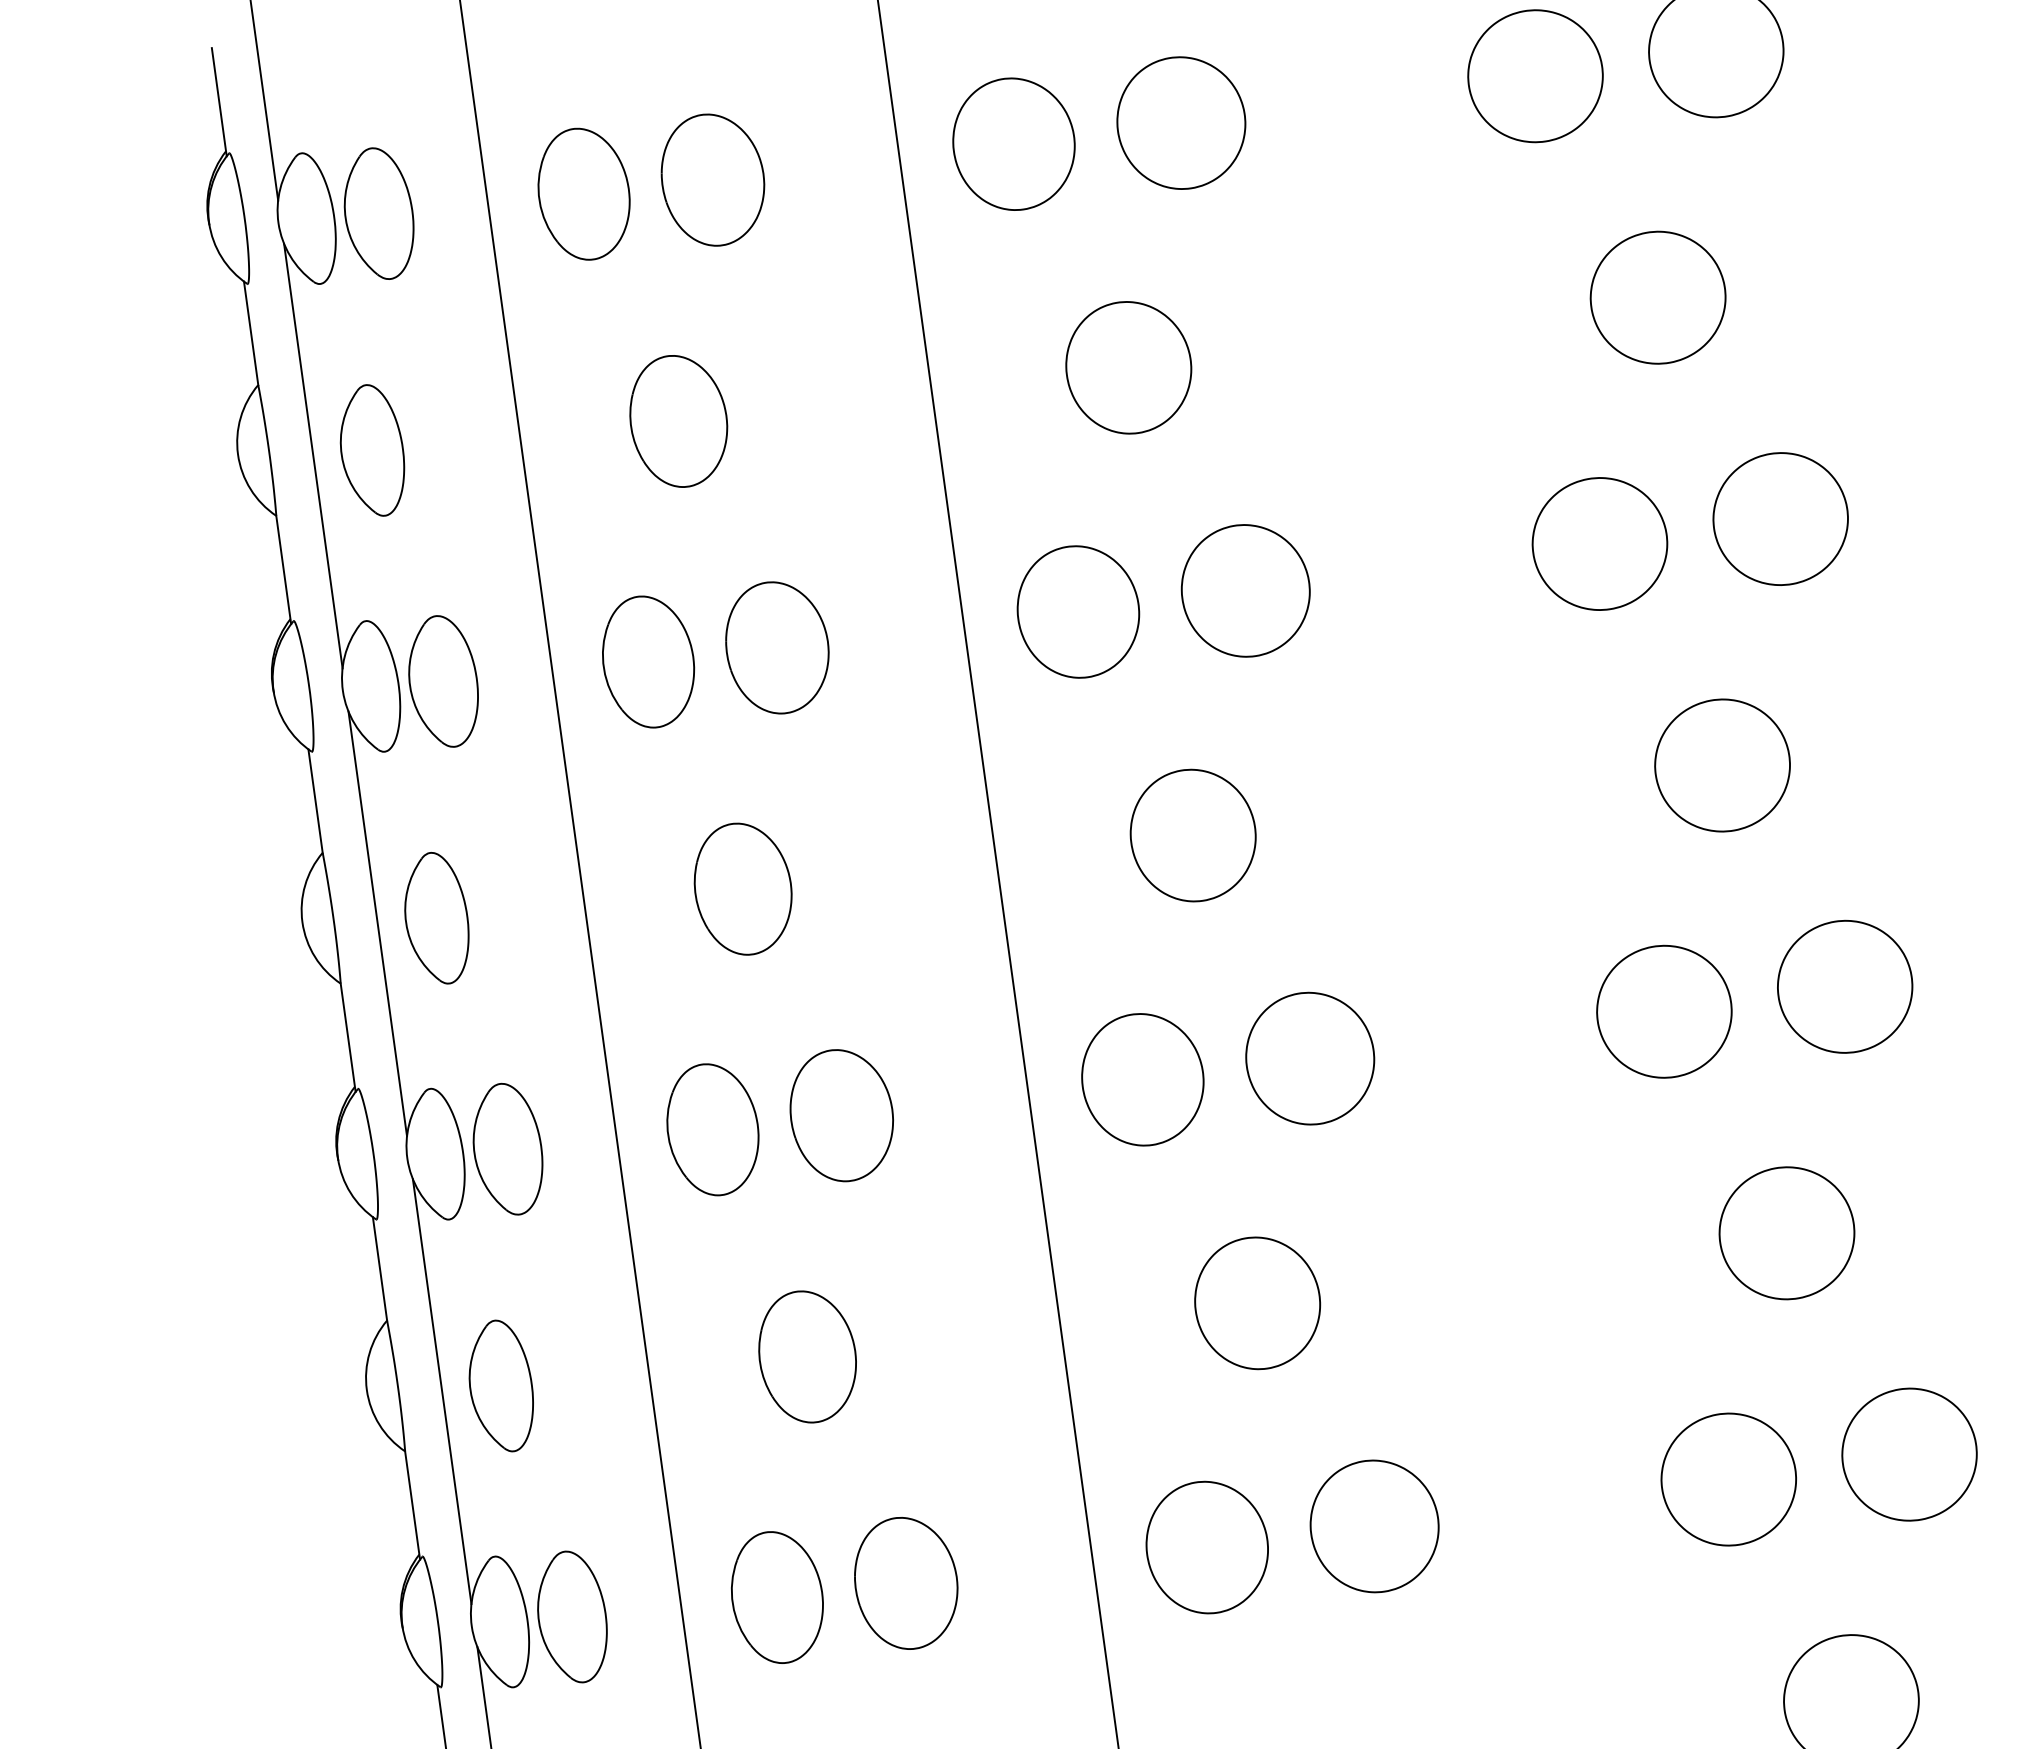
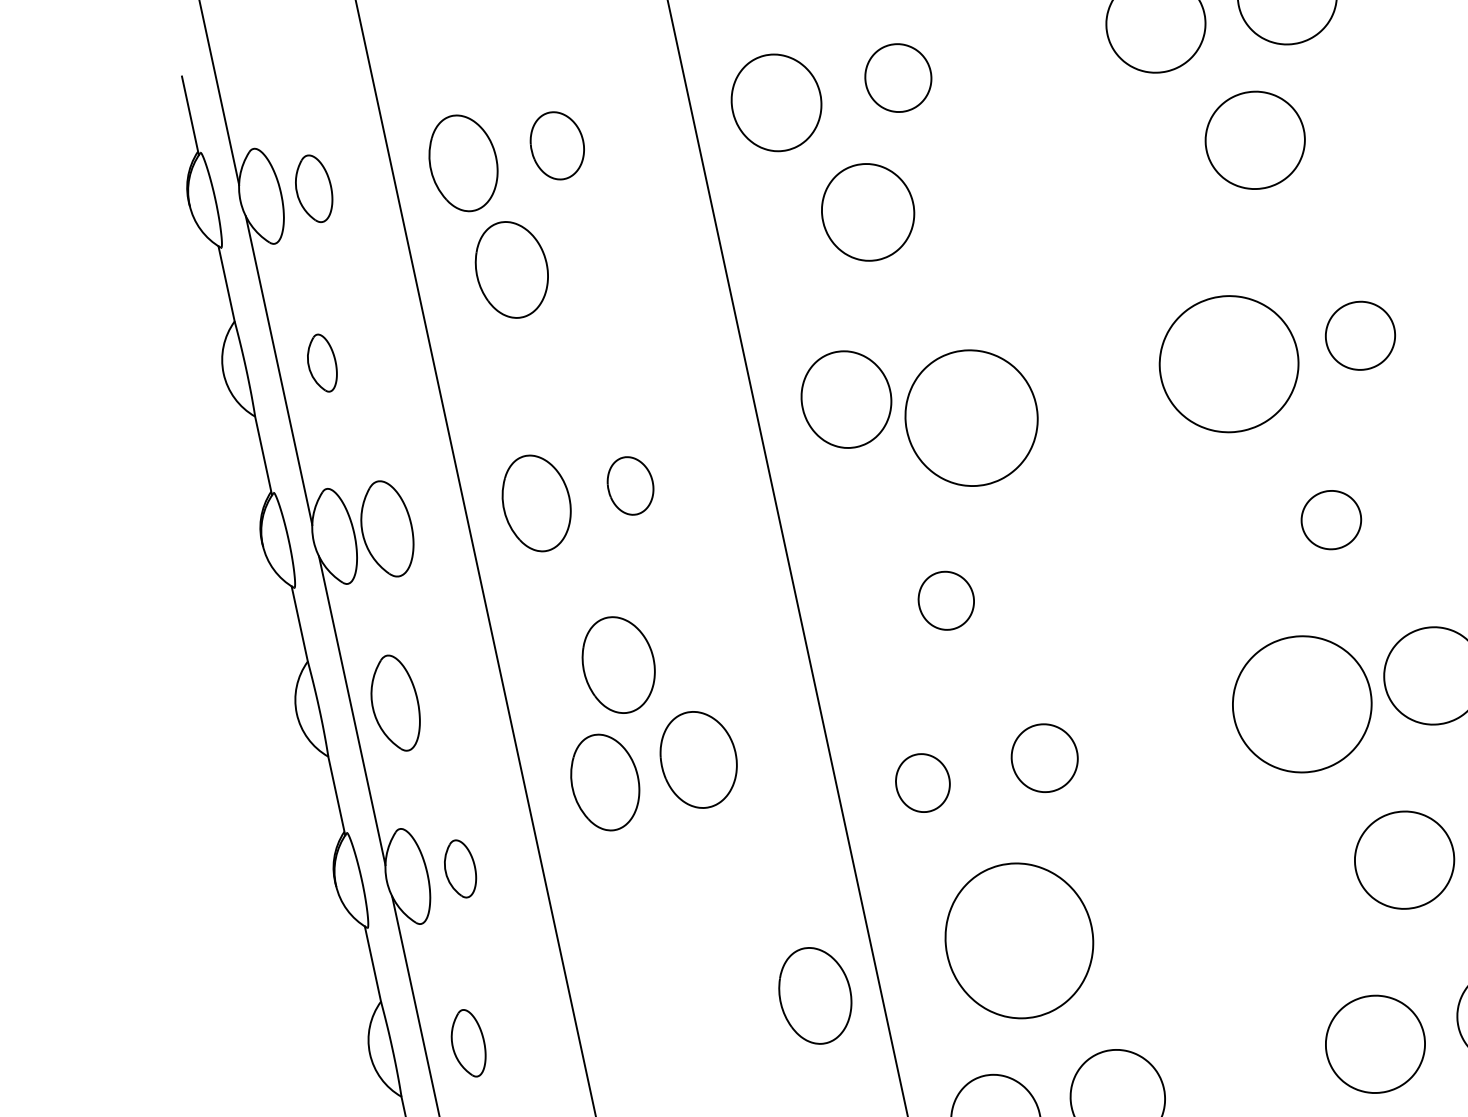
part: (1181, 122) -> (898, 77), size x0.7
part: (712, 179) -> (557, 145), size x0.7
part: (378, 213) -> (313, 188), size x0.7
part: (1657, 297) -> (1254, 140), moved
part: (1128, 367) -> (867, 212), moved
part: (678, 421) -> (511, 269), moved
part: (372, 450) -> (322, 363), size x0.6
part: (1780, 518) -> (1360, 335), size x0.7
part: (1599, 543) -> (1228, 363), size x1.4
part: (1245, 590) -> (971, 417), size x1.4
part: (1078, 611) -> (846, 399), moved
part: (777, 647) -> (630, 485), size x0.6
part: (1722, 765) -> (1331, 520), size x0.6
part: (1192, 835) -> (945, 600), size x0.6
part: (1664, 1011) -> (1302, 704), size x1.4
part: (1310, 1058) -> (1044, 758), size x0.7
part: (1142, 1079) -> (922, 782), size x0.6
part: (841, 1115) -> (698, 759), moved
part: (712, 1129) -> (604, 782), moved
part: (507, 1148) -> (459, 868), size x0.6
part: (1257, 1303) -> (1019, 941), size x1.6
part: (807, 1356) -> (815, 995), moved
part: (500, 1385) -> (467, 1043), size x0.7

